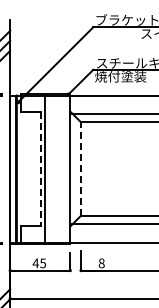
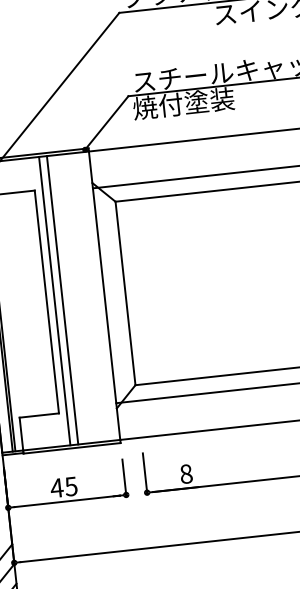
line: (48, 168) -> (61, 299), added
line: (40, 169) -> (46, 302), dashed -> solid
line: (81, 169) -> (126, 294), dashed -> solid

